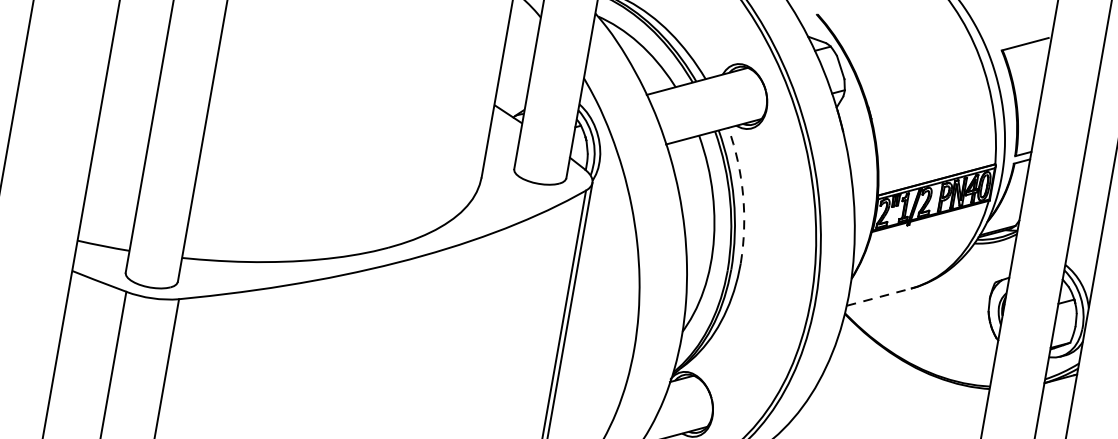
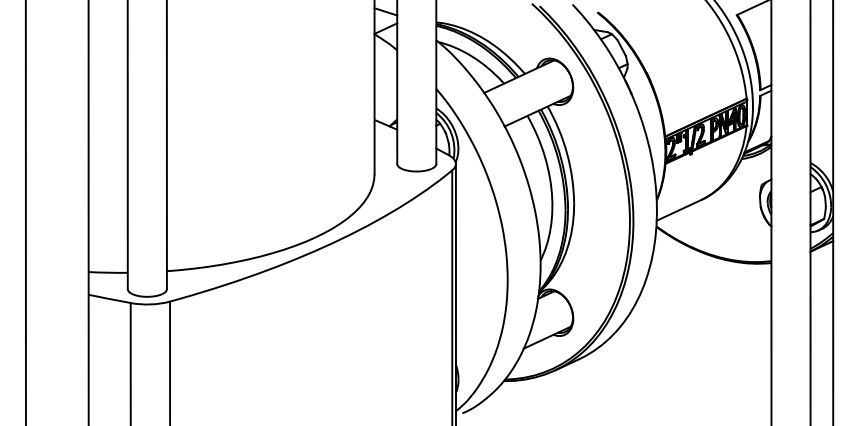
arc: (743, 195) -> (567, 153), dashed -> solid
line: (879, 297) -> (679, 210), dashed -> solid

